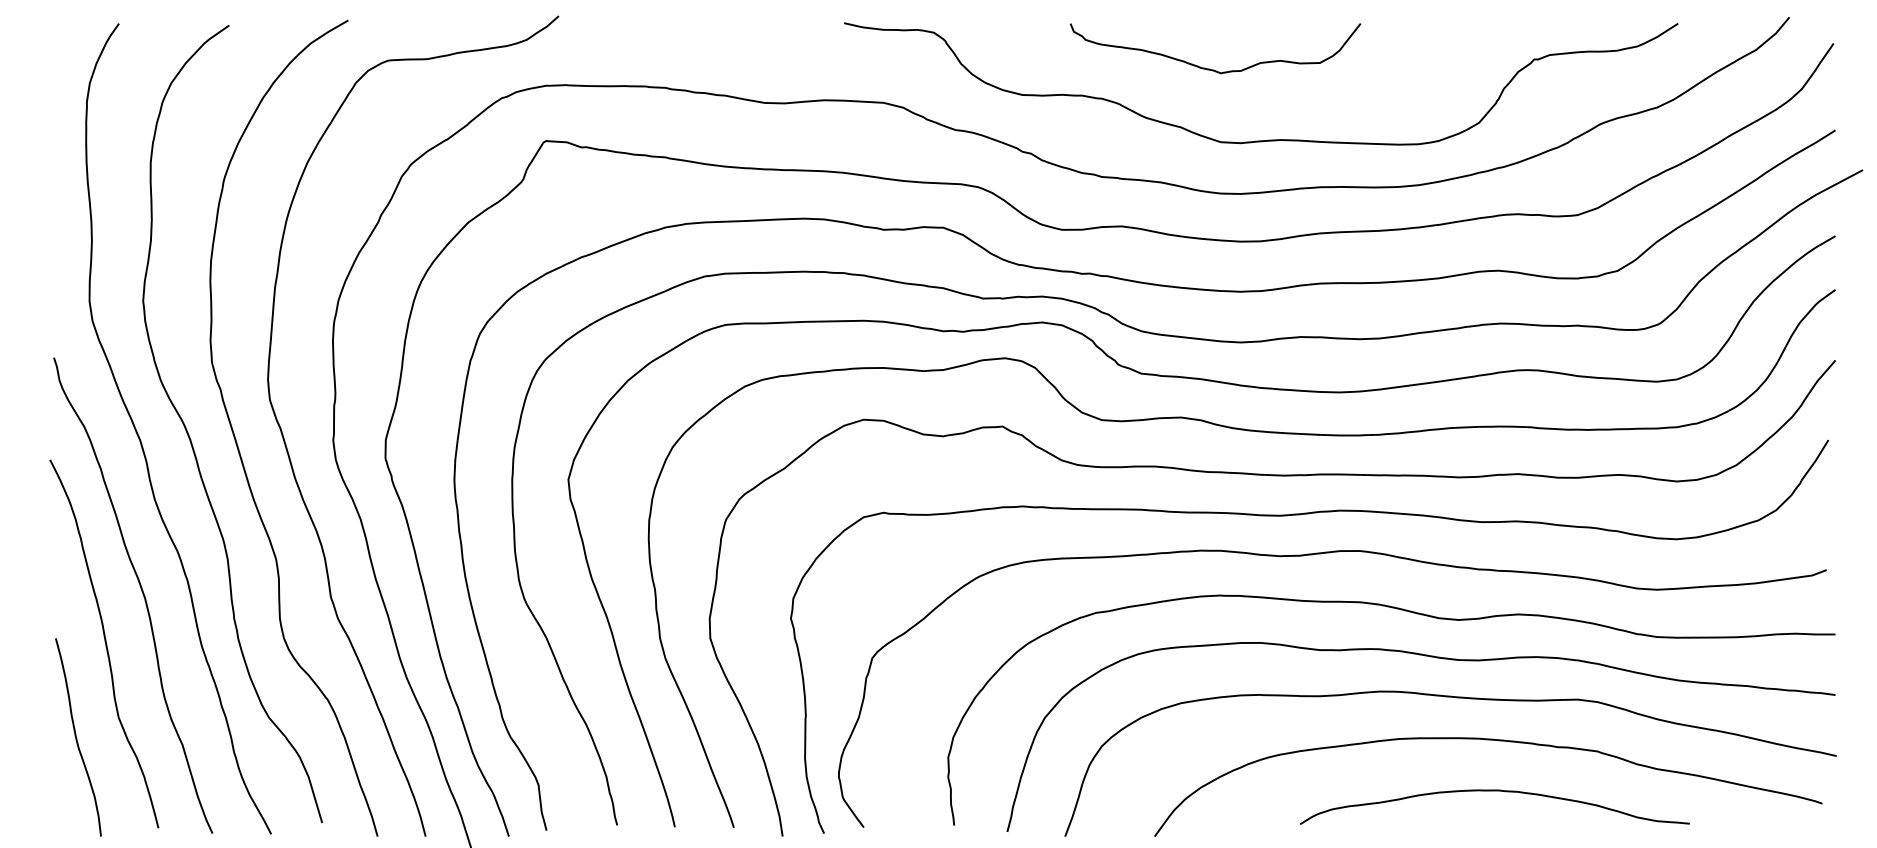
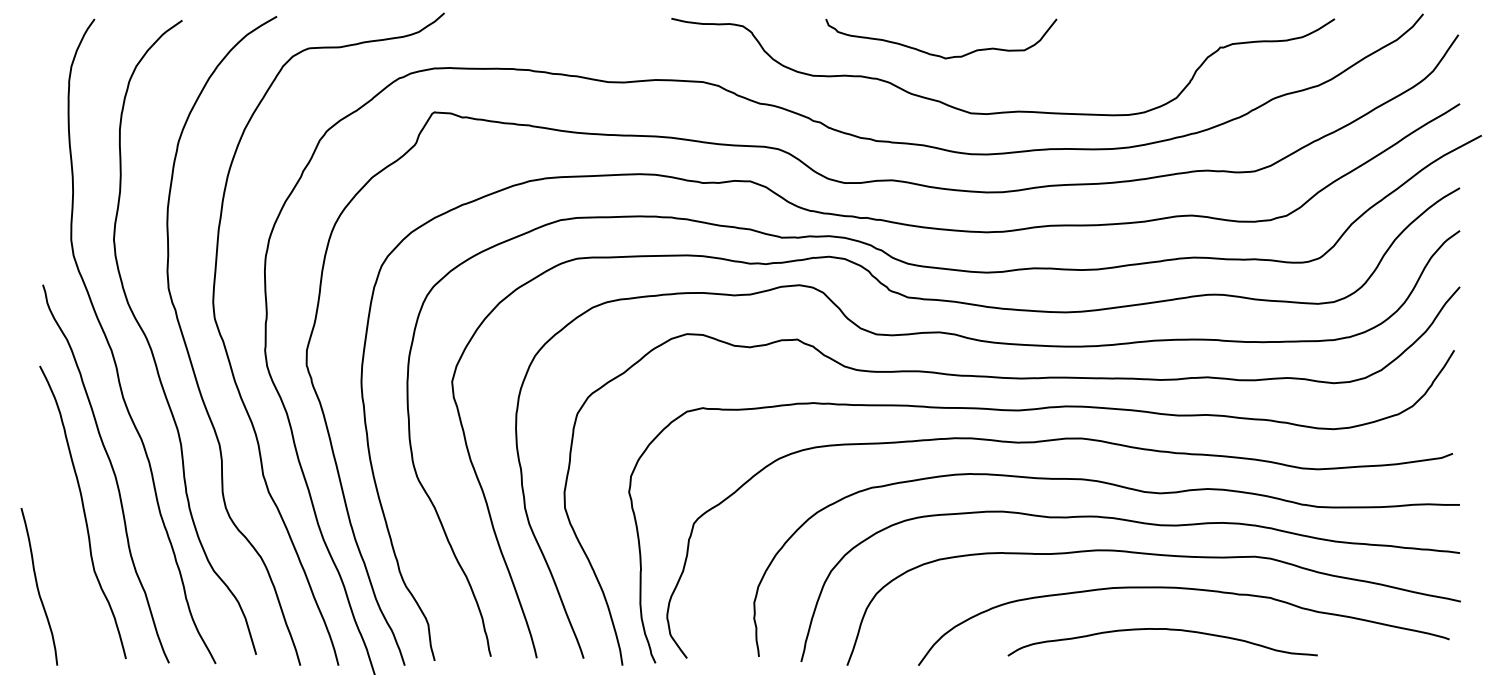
curve: (1209, 68) -> (936, 54), moved
curve: (77, 738) -> (38, 587), moved
curve: (1494, 791) -> (1162, 629), moved

